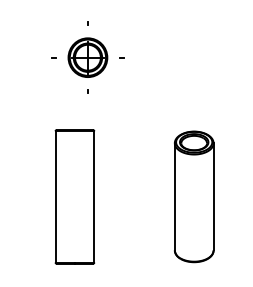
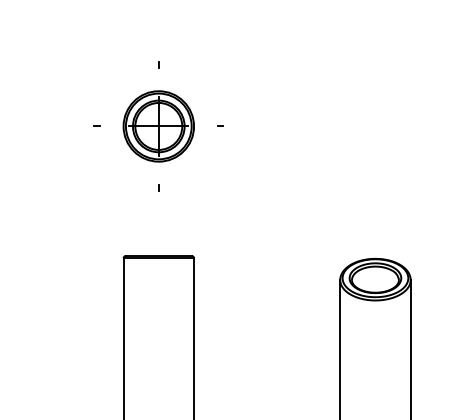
part: (87, 57) -> (158, 126), moved

